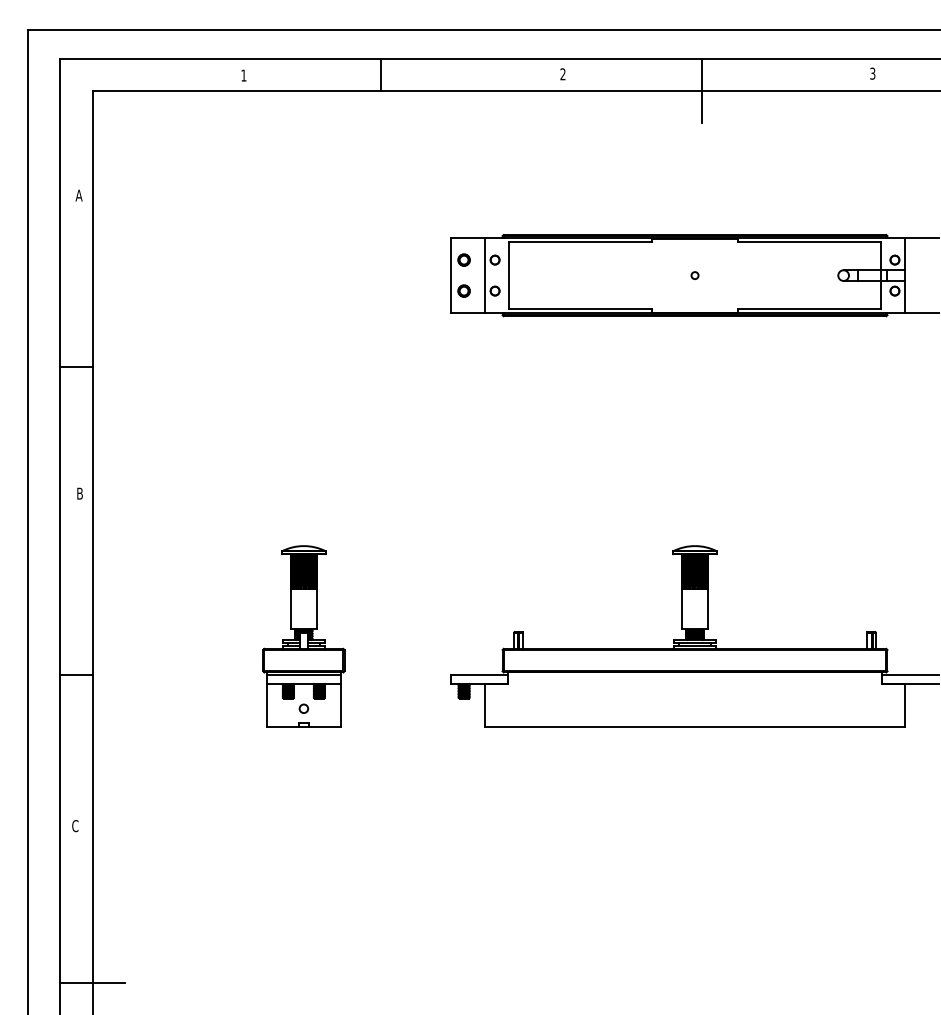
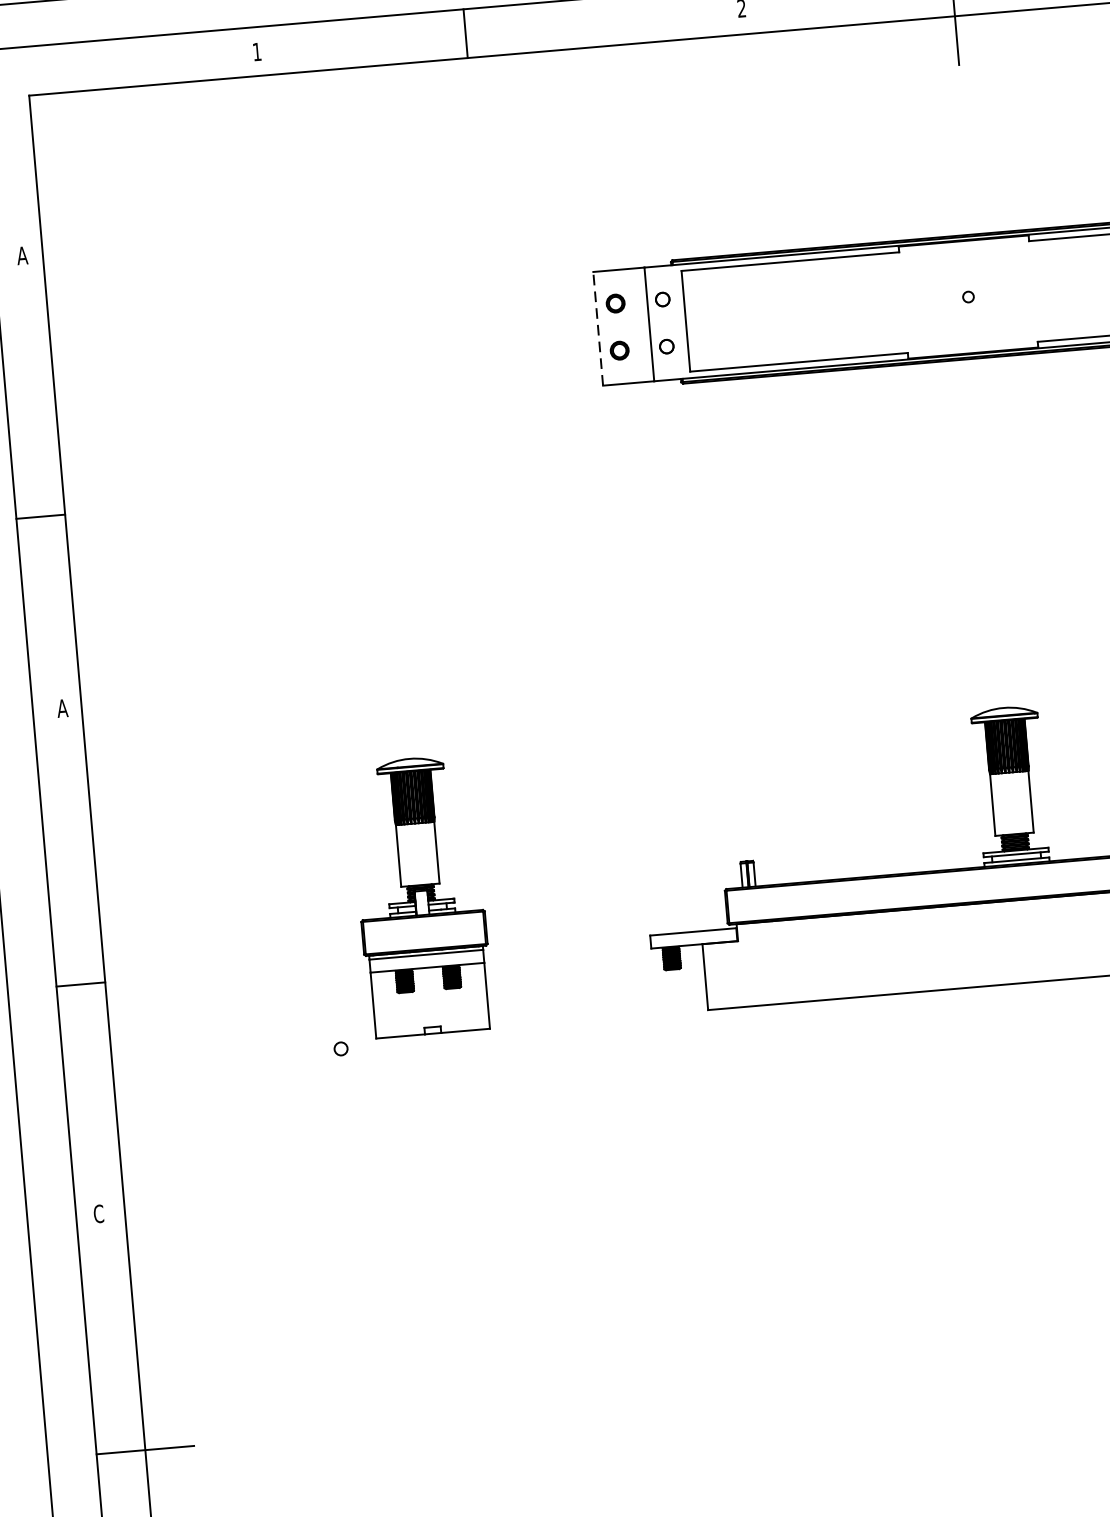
line: (451, 275) -> (598, 328), solid -> dashed
text: (79, 493) -> (61, 708), B -> A
circle: (303, 708) -> (340, 1048), moved

